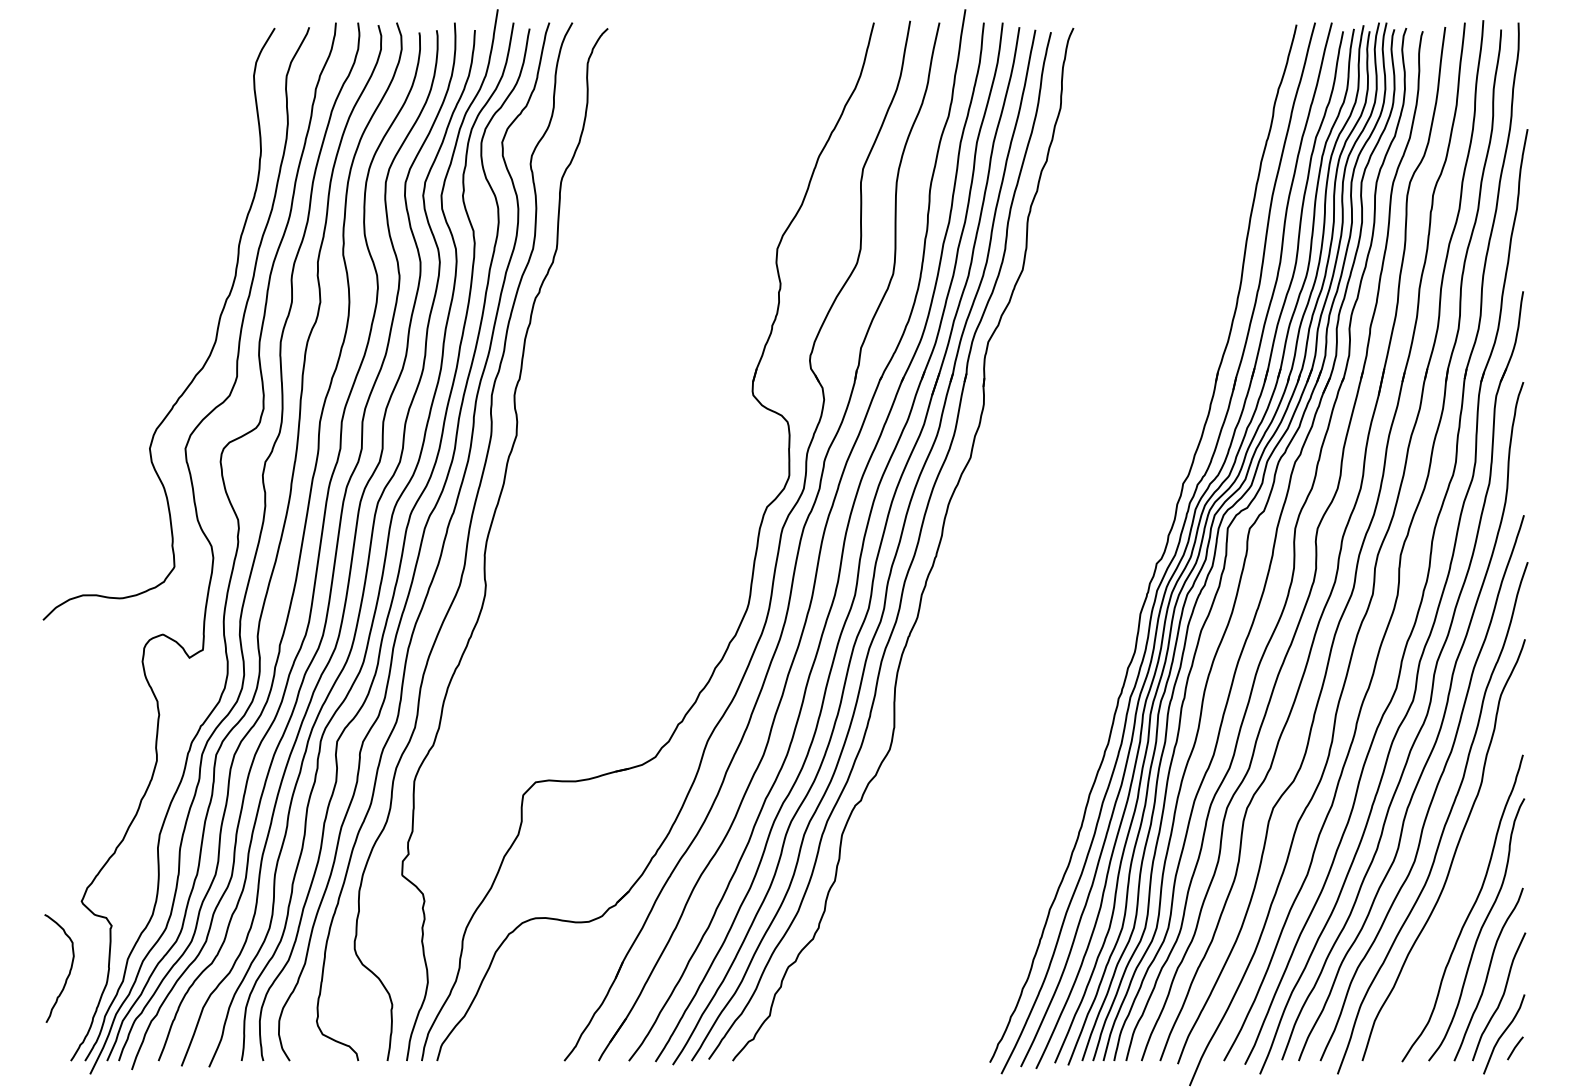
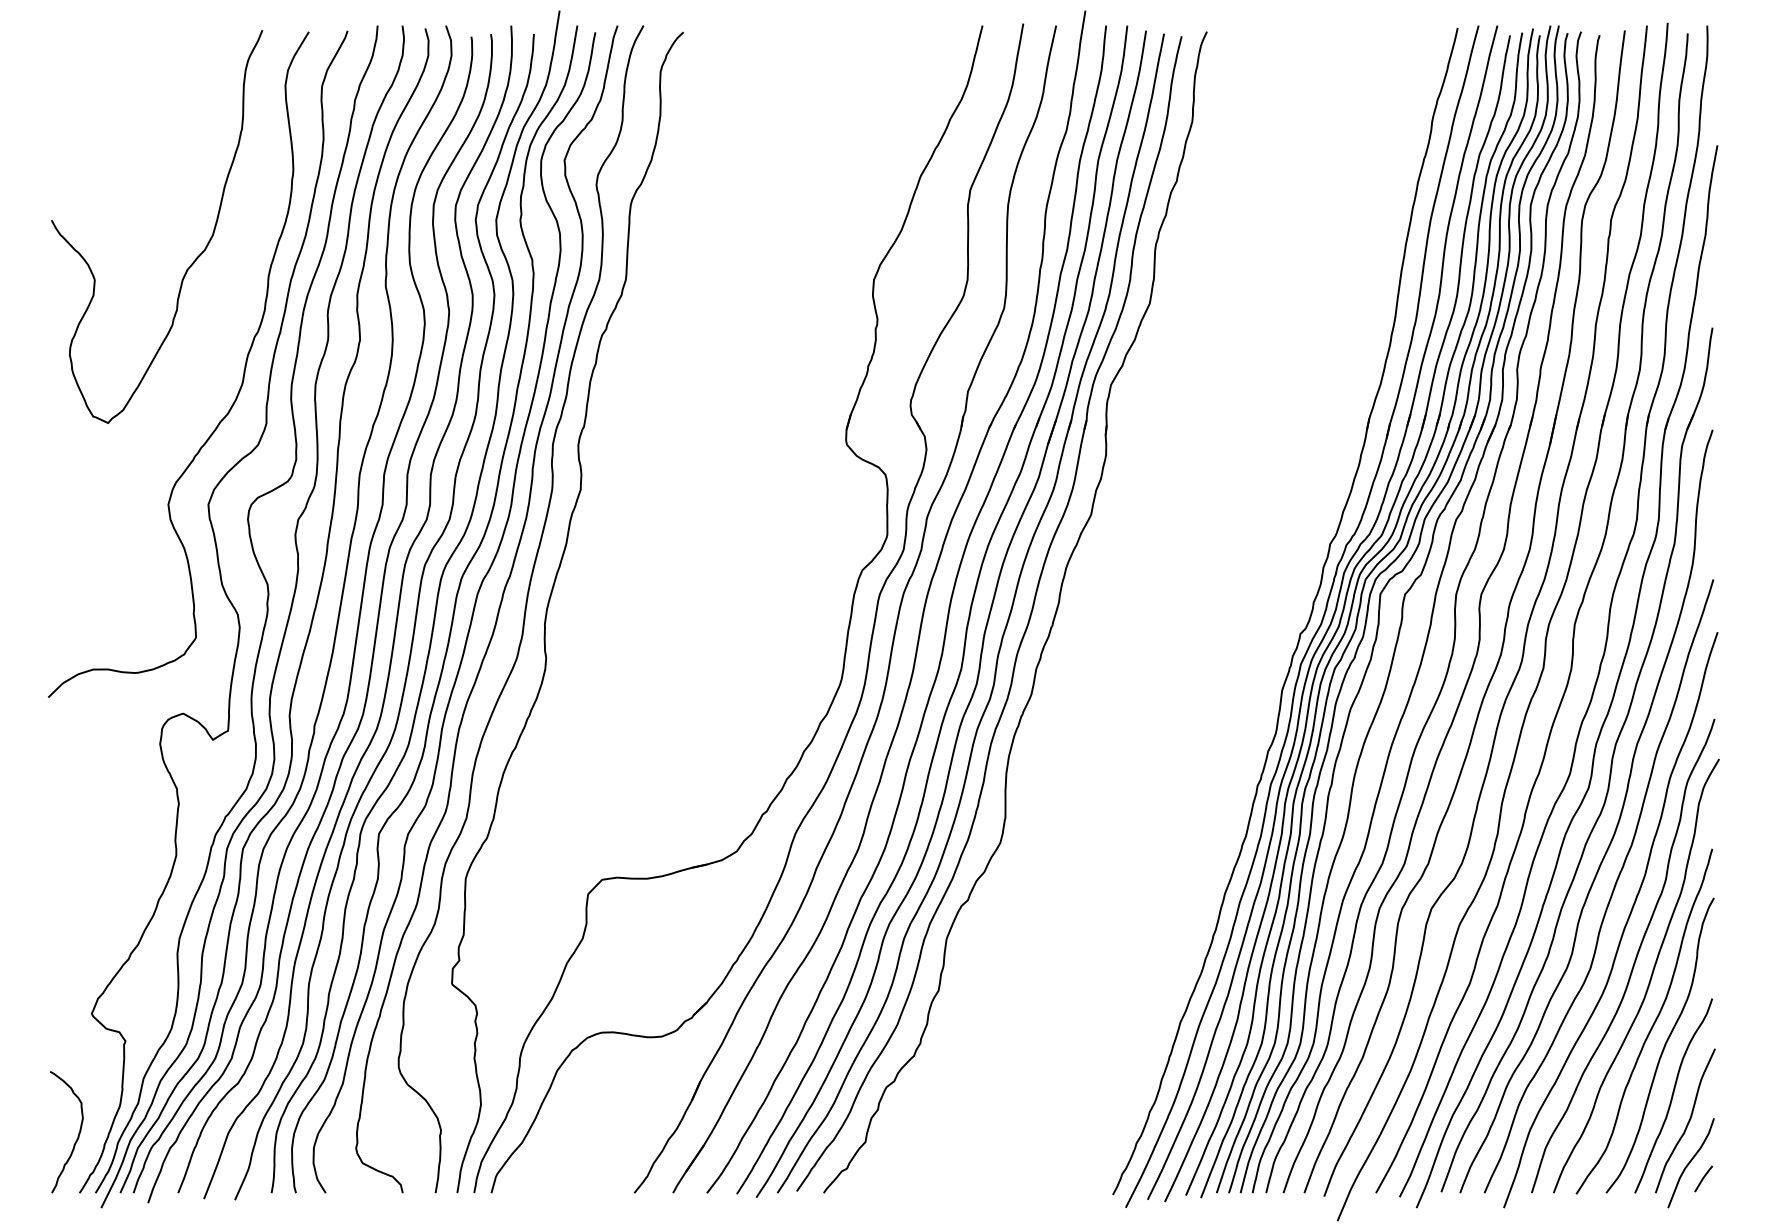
curve: (173, 230) -> (194, 259), added
curve: (1467, 871) -> (1649, 979), added
curve: (69, 972) -> (77, 1136), moved

